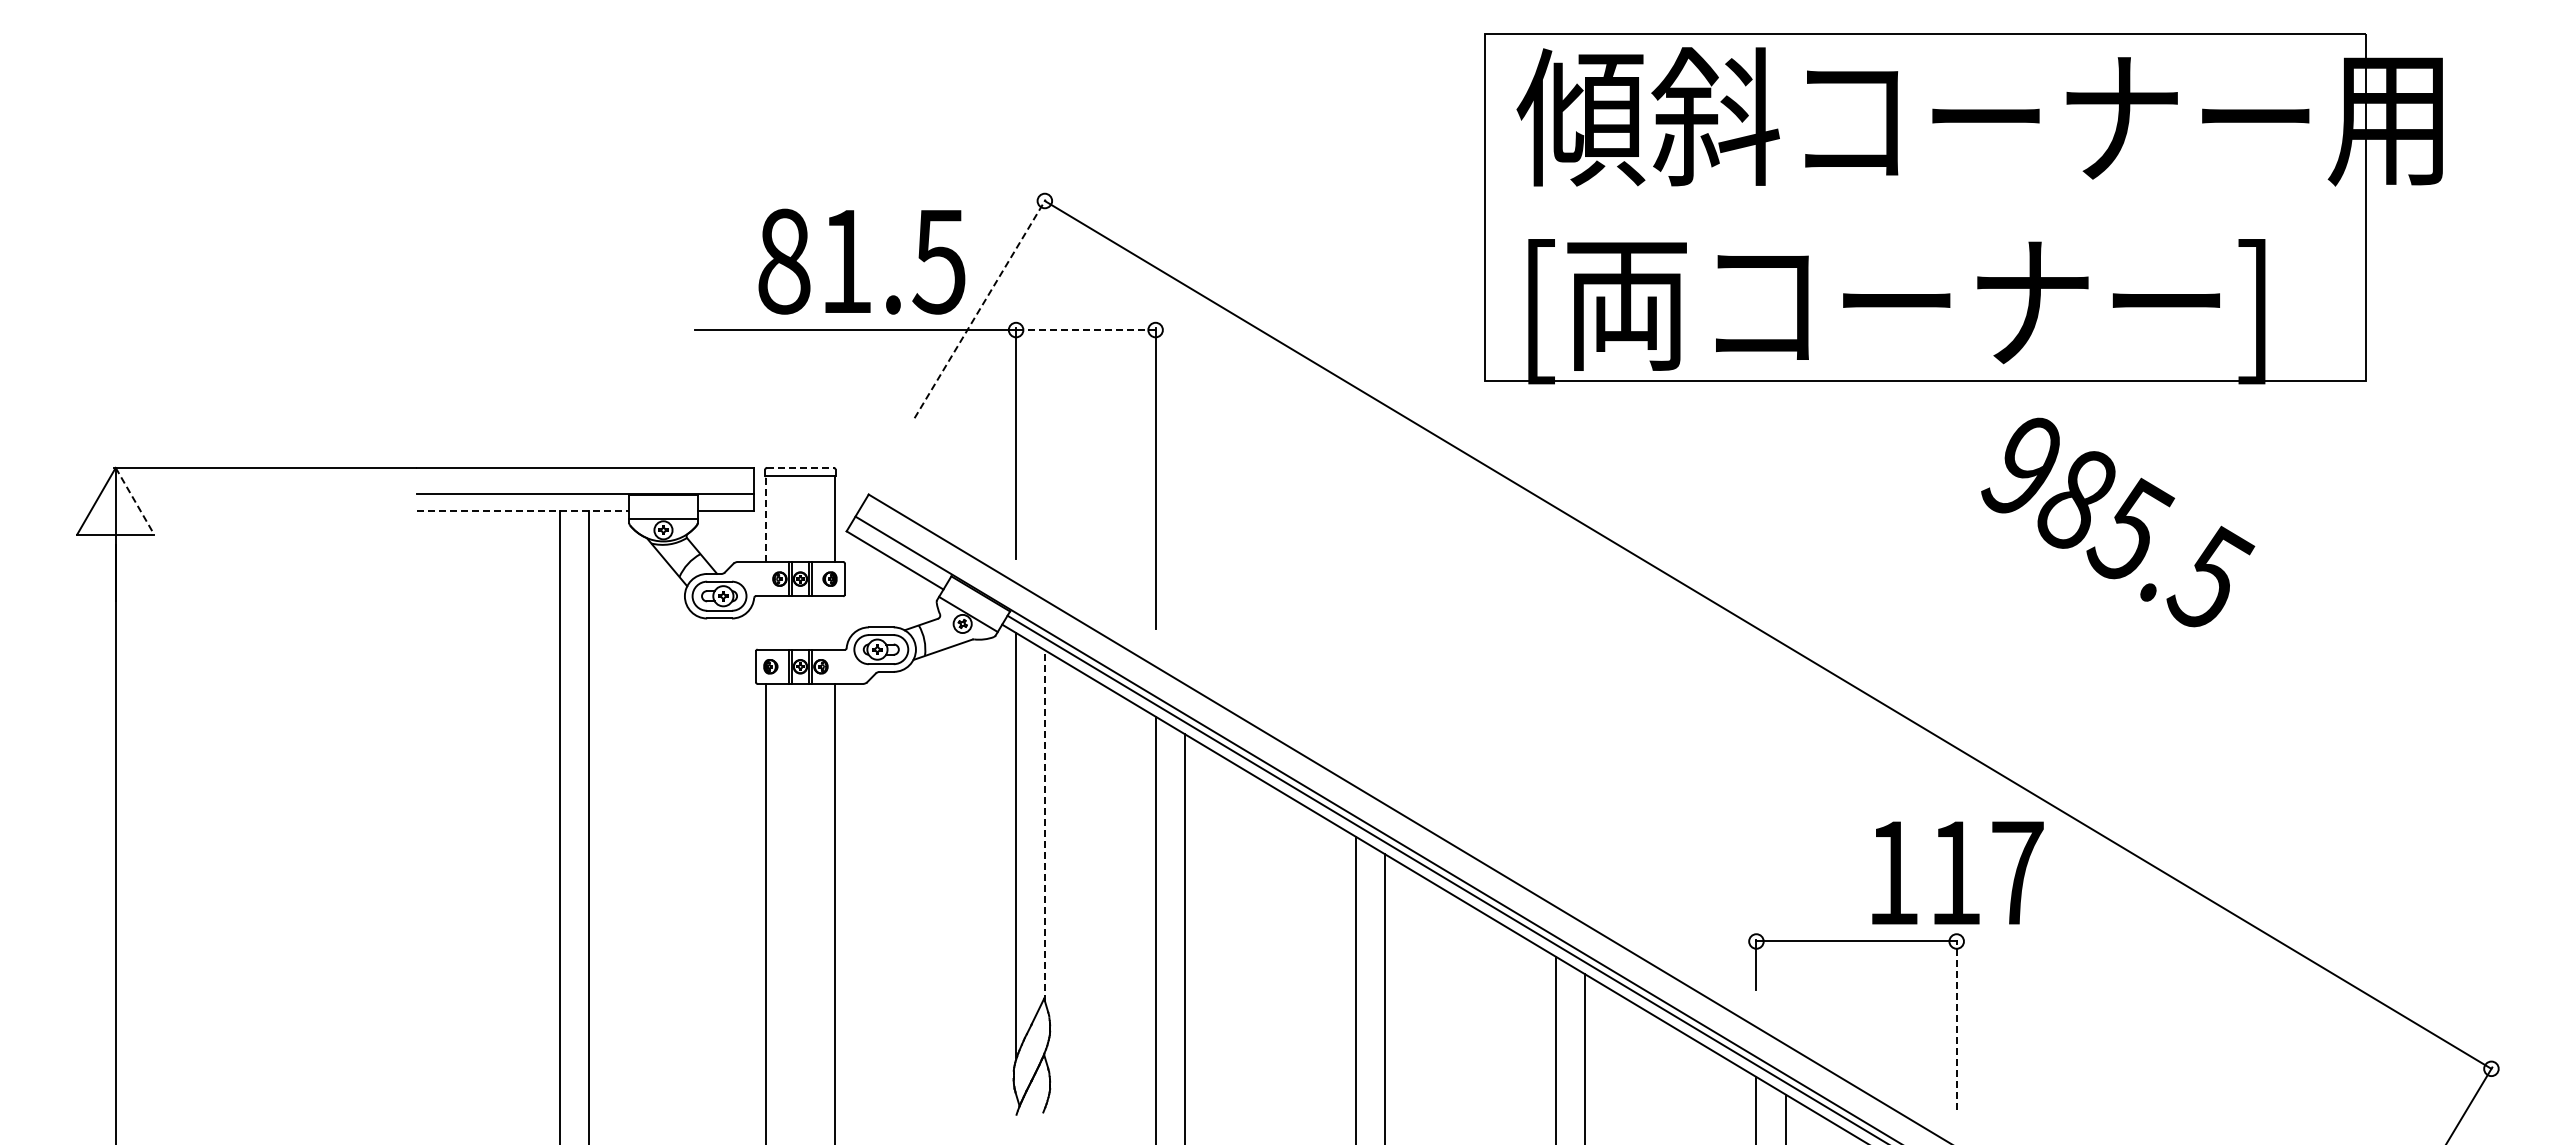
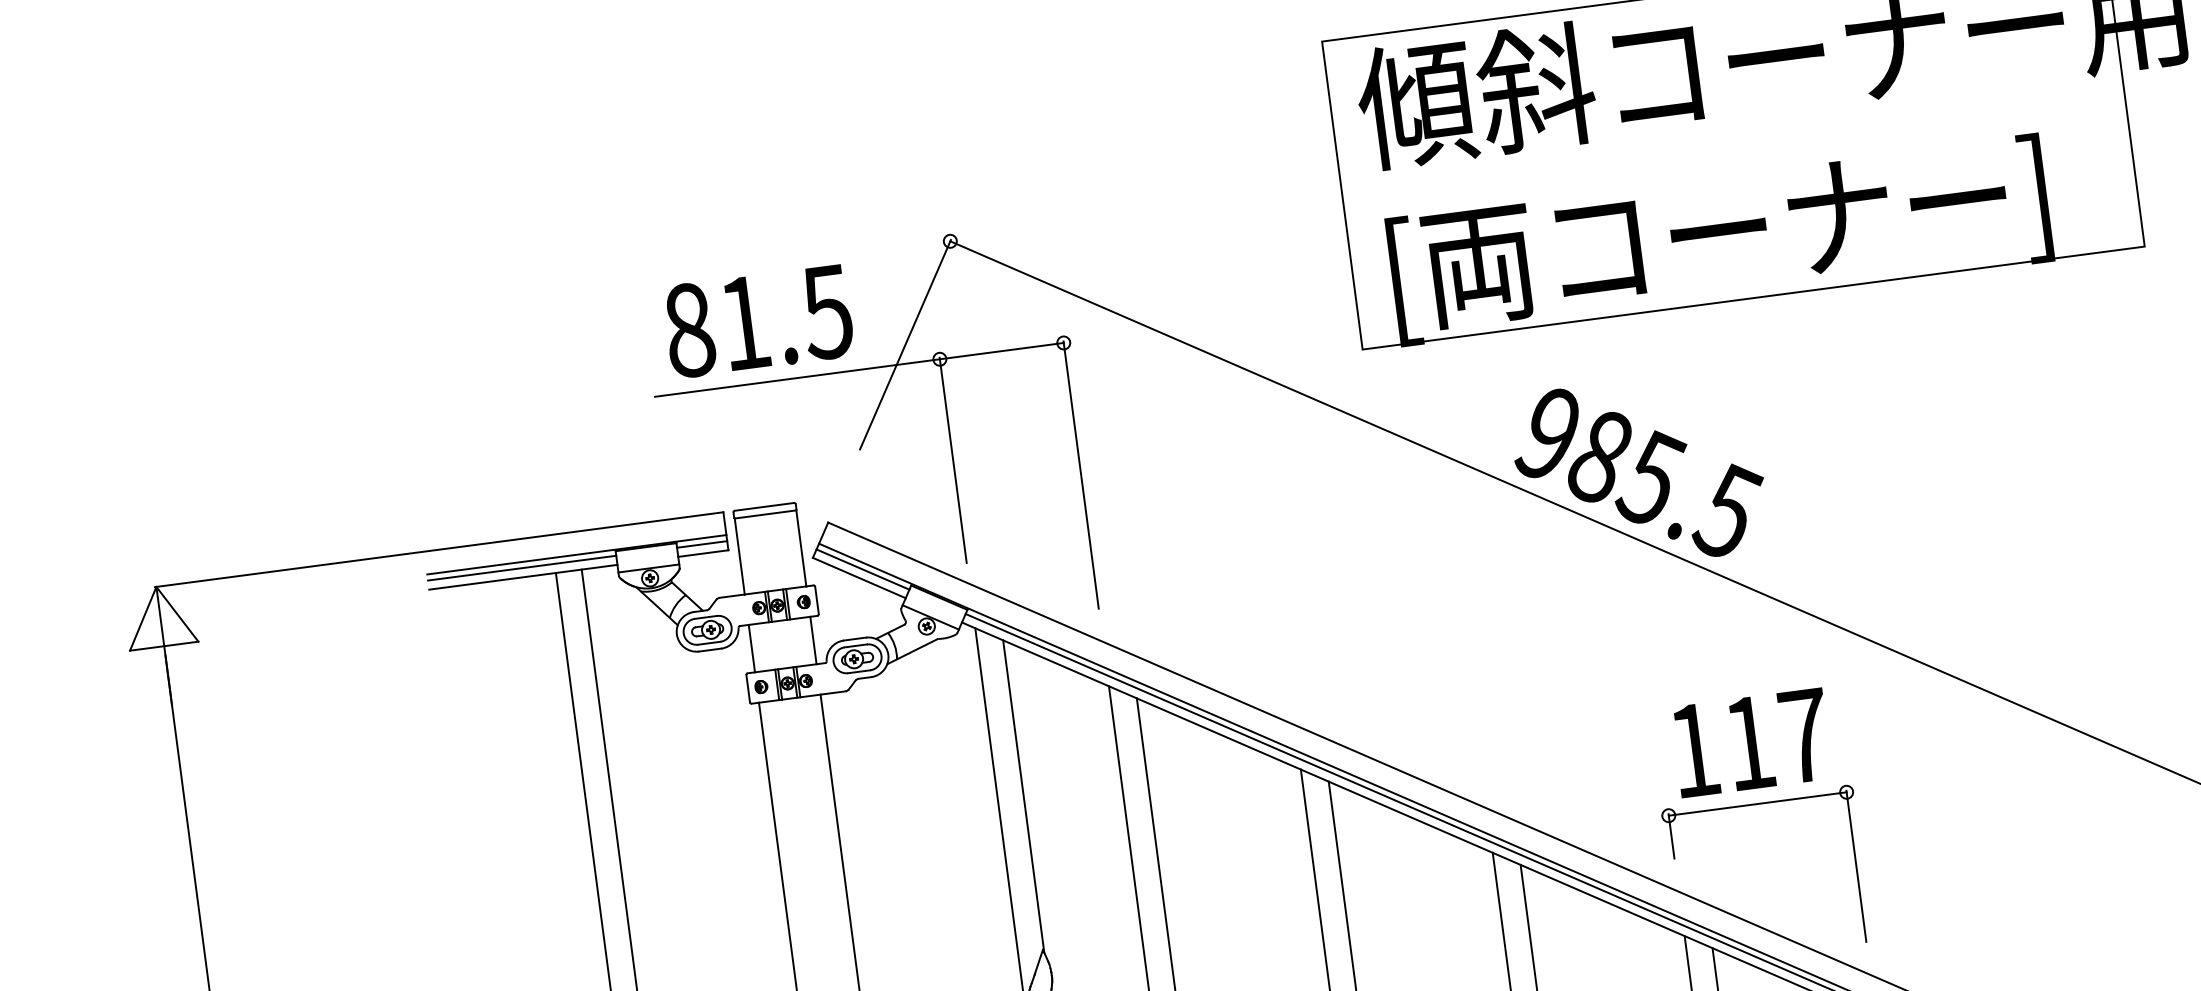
text: (861, 261) -> (758, 321), moved
line: (980, 308) -> (905, 344), dashed -> solid
line: (1085, 330) -> (1001, 351), dashed -> solid
line: (800, 467) -> (764, 506), dashed -> solid
line: (523, 500) -> (522, 568), added
line: (725, 500) -> (701, 544), added
line: (135, 501) -> (177, 614), dashed -> solid
line: (523, 510) -> (523, 577), dashed -> solid
line: (765, 519) -> (739, 556), dashed -> solid
text: (2118, 522) -> (1639, 472), moved
line: (899, 551) -> (862, 569), added
line: (765, 622) -> (751, 648), added
line: (835, 622) -> (813, 640), added
line: (1045, 826) -> (1024, 796), dashed -> solid
text: (1957, 872) -> (1751, 742), moved
line: (1956, 1024) -> (1856, 866), dashed -> solid

